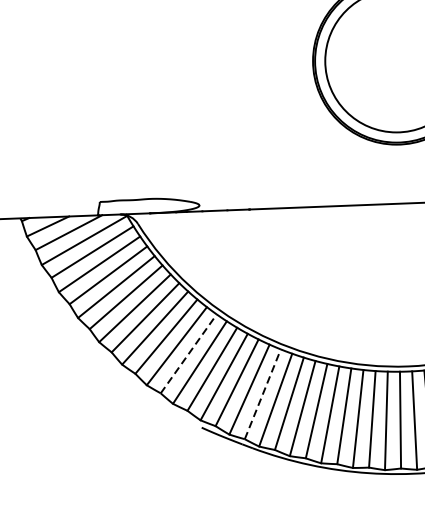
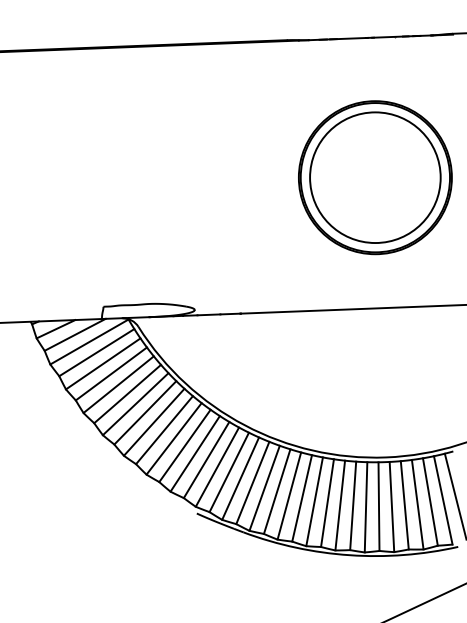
line: (189, 353) -> (185, 445), dashed -> solid
line: (263, 393) -> (253, 482), dashed -> solid

